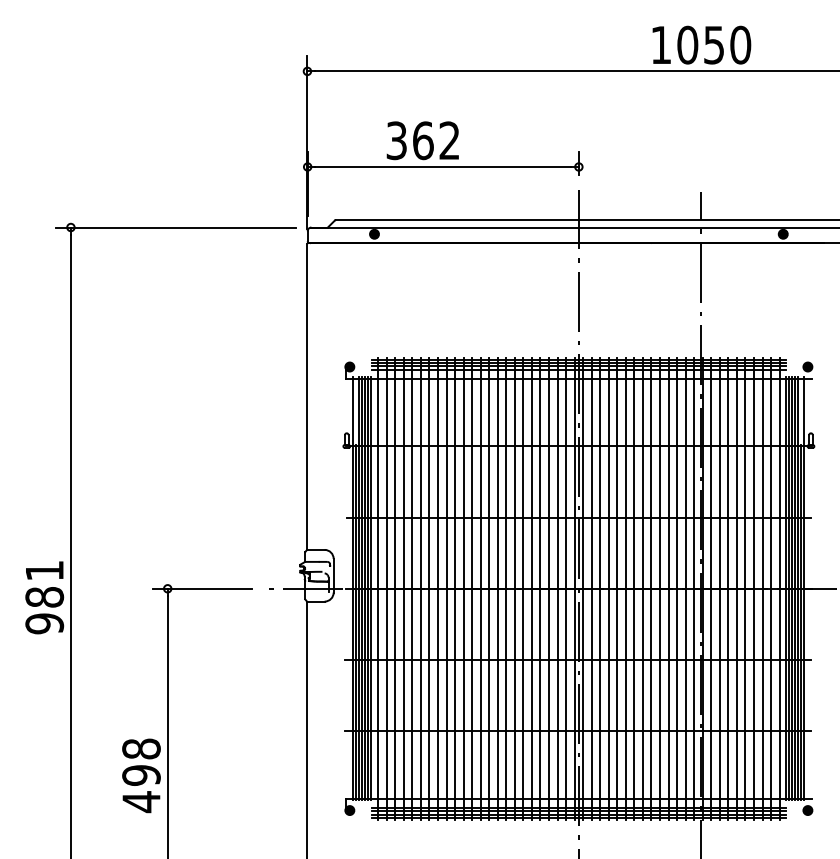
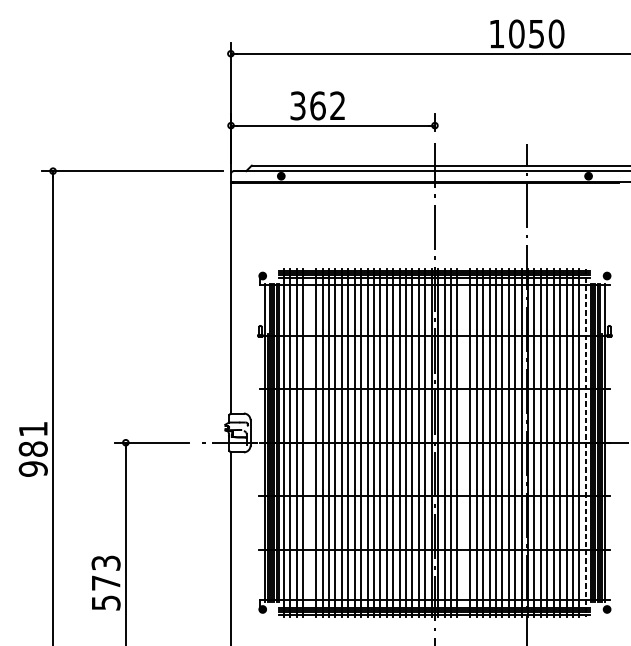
line: (412, 588) -> (309, 442), removed
line: (617, 588) -> (463, 442), removed
line: (779, 589) -> (585, 443), solid -> dashed
text: (141, 775) -> (106, 583), 498 -> 573

